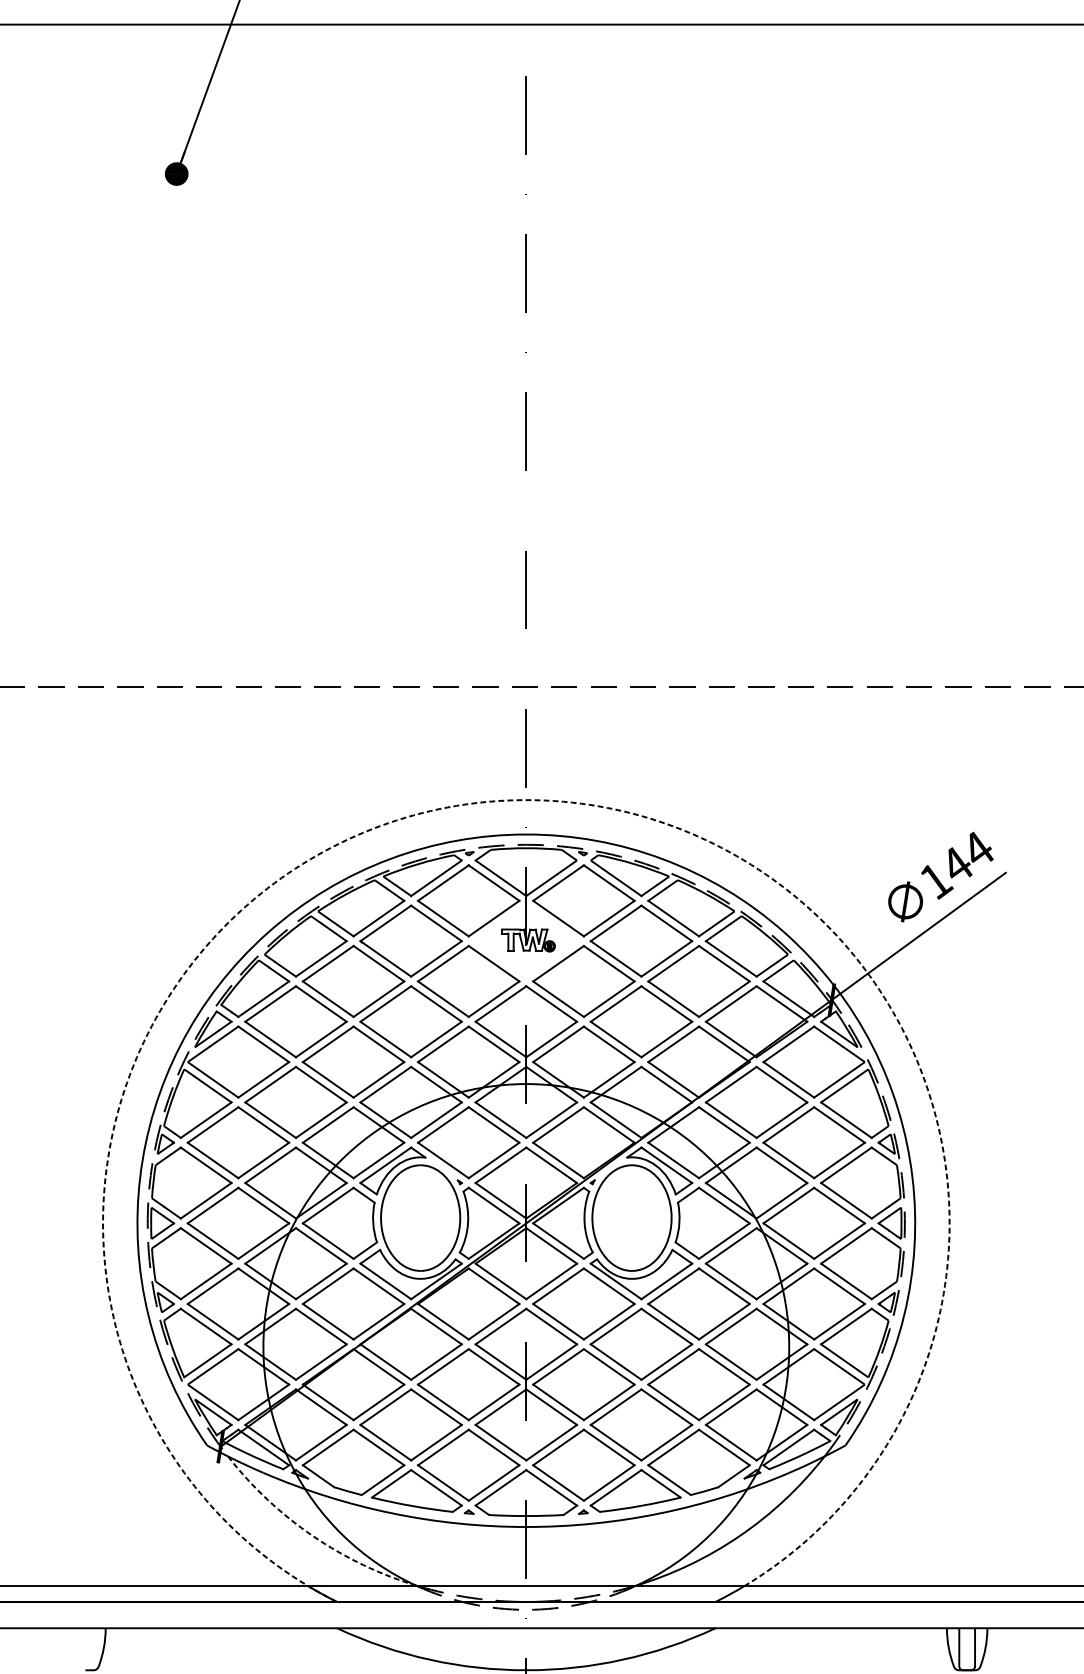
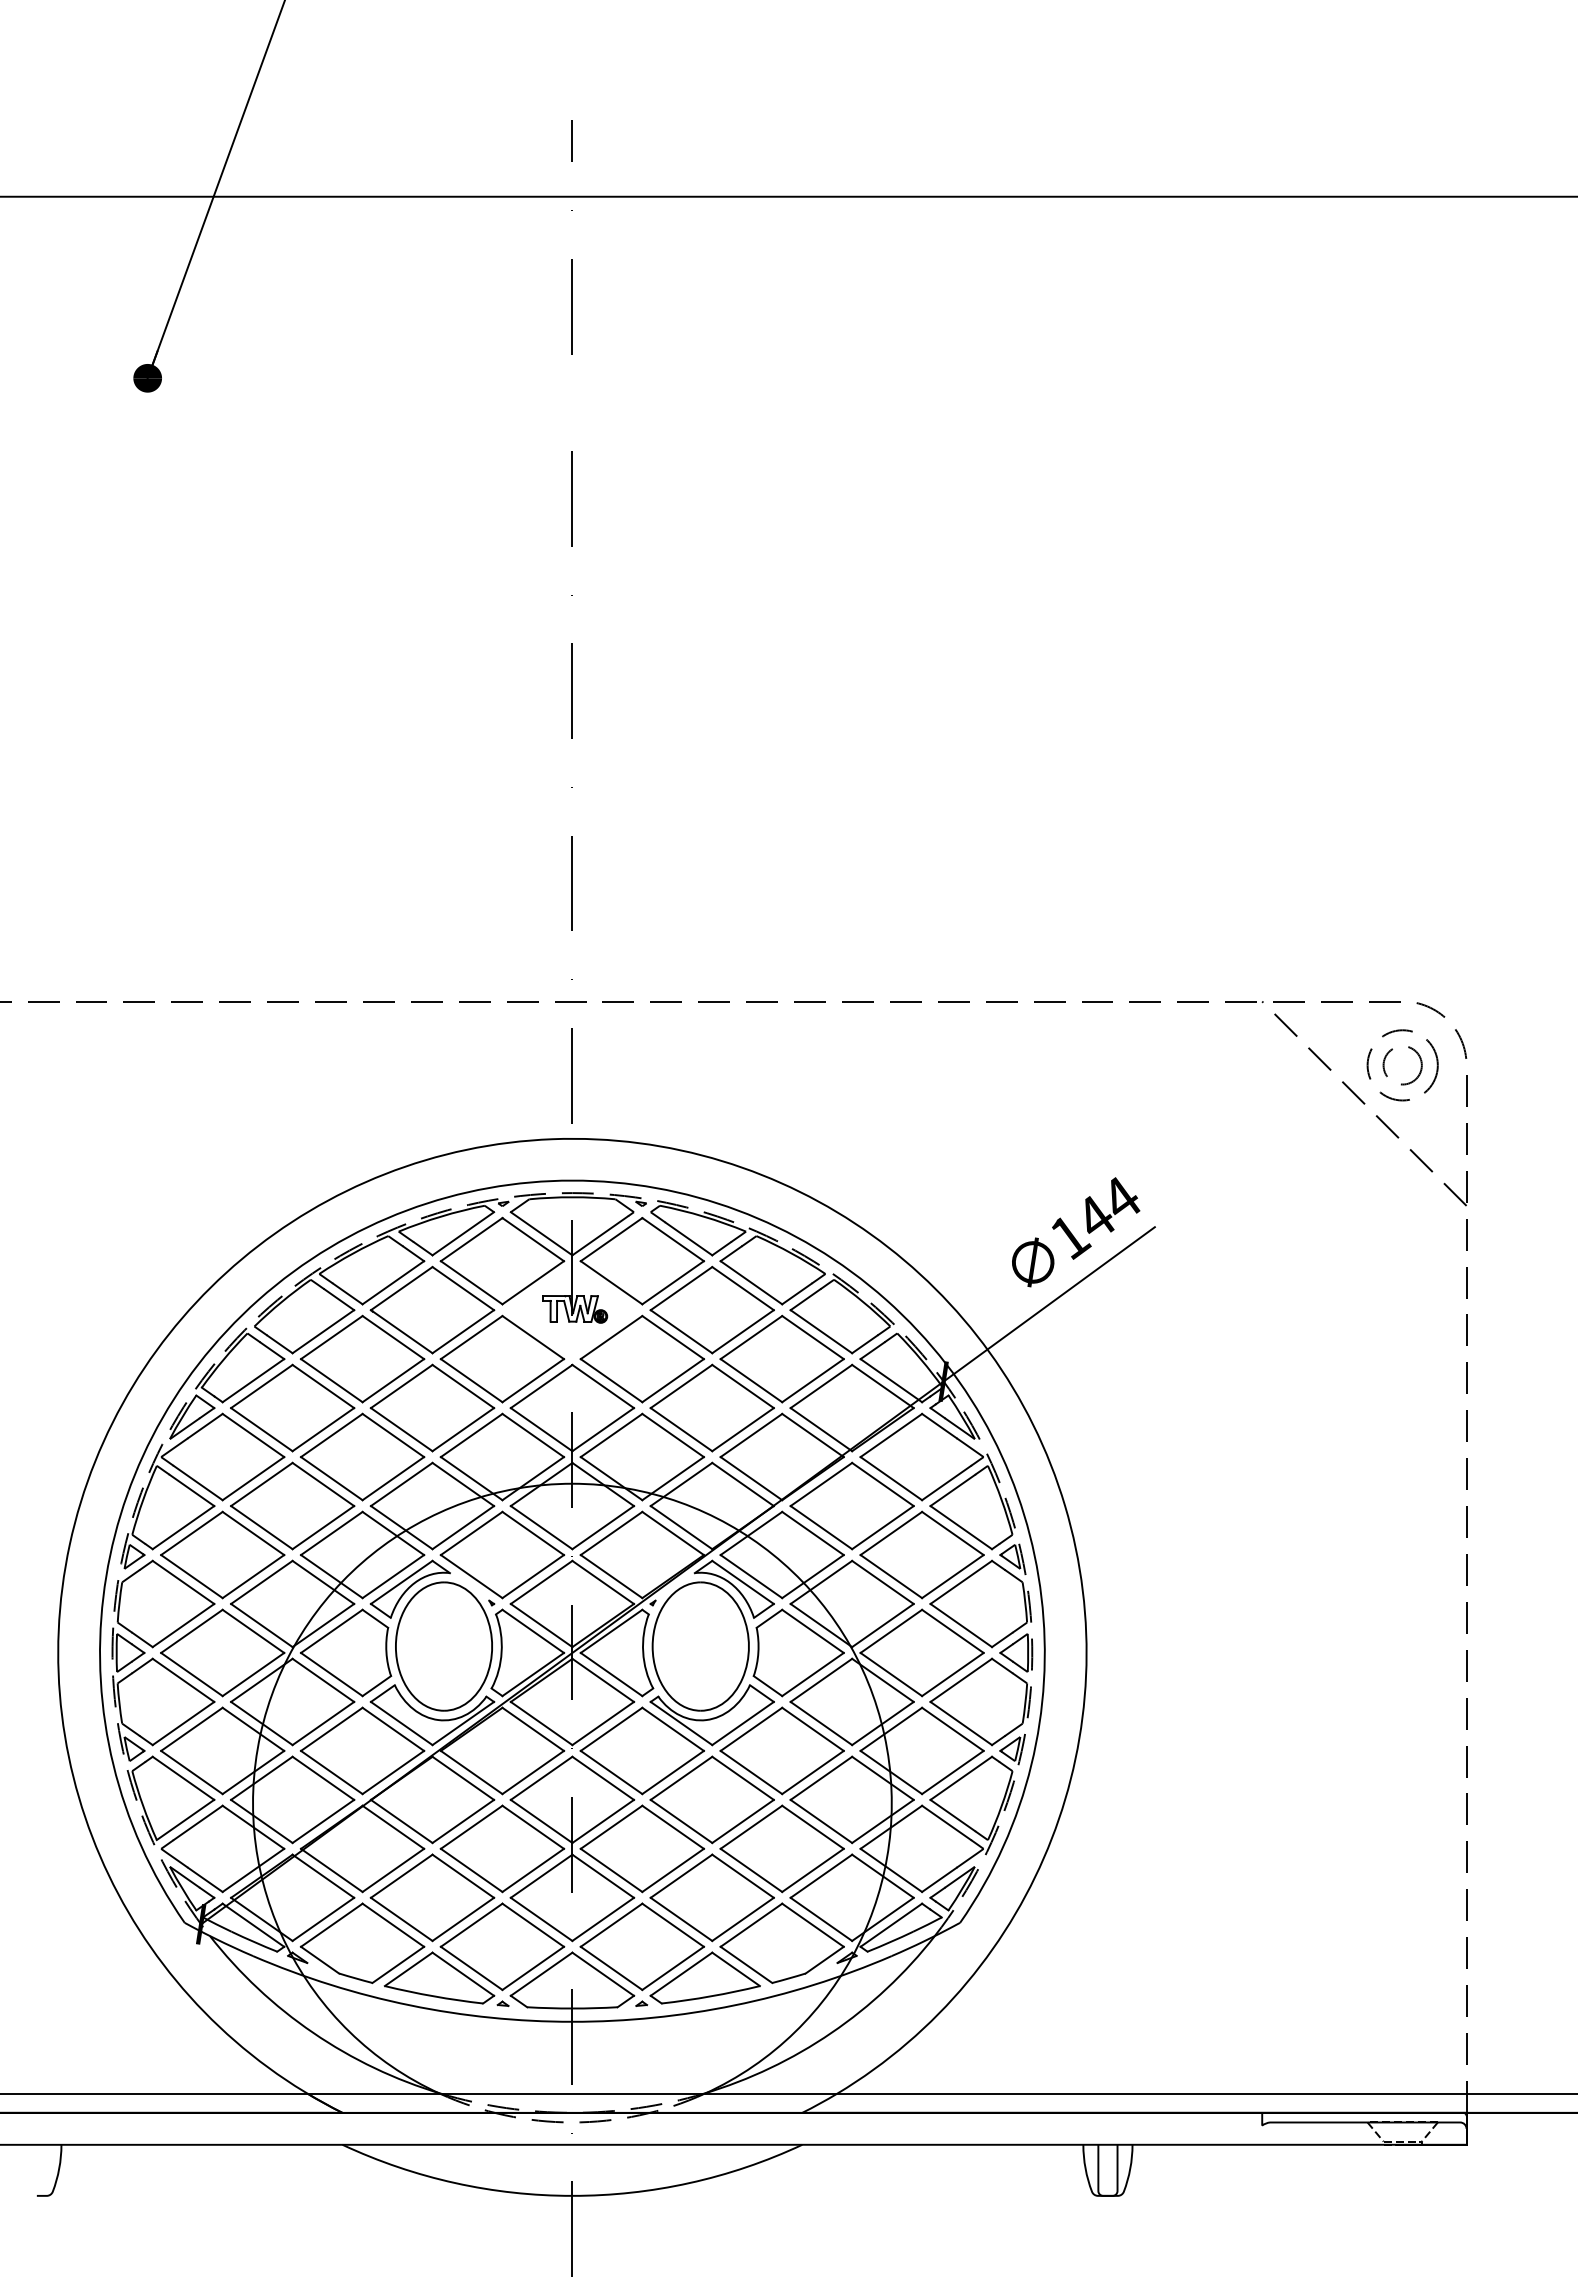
arc: (509, 800) -> (552, 1139), dashed -> solid
arc: (313, 1535) -> (313, 2032), dashed -> solid

